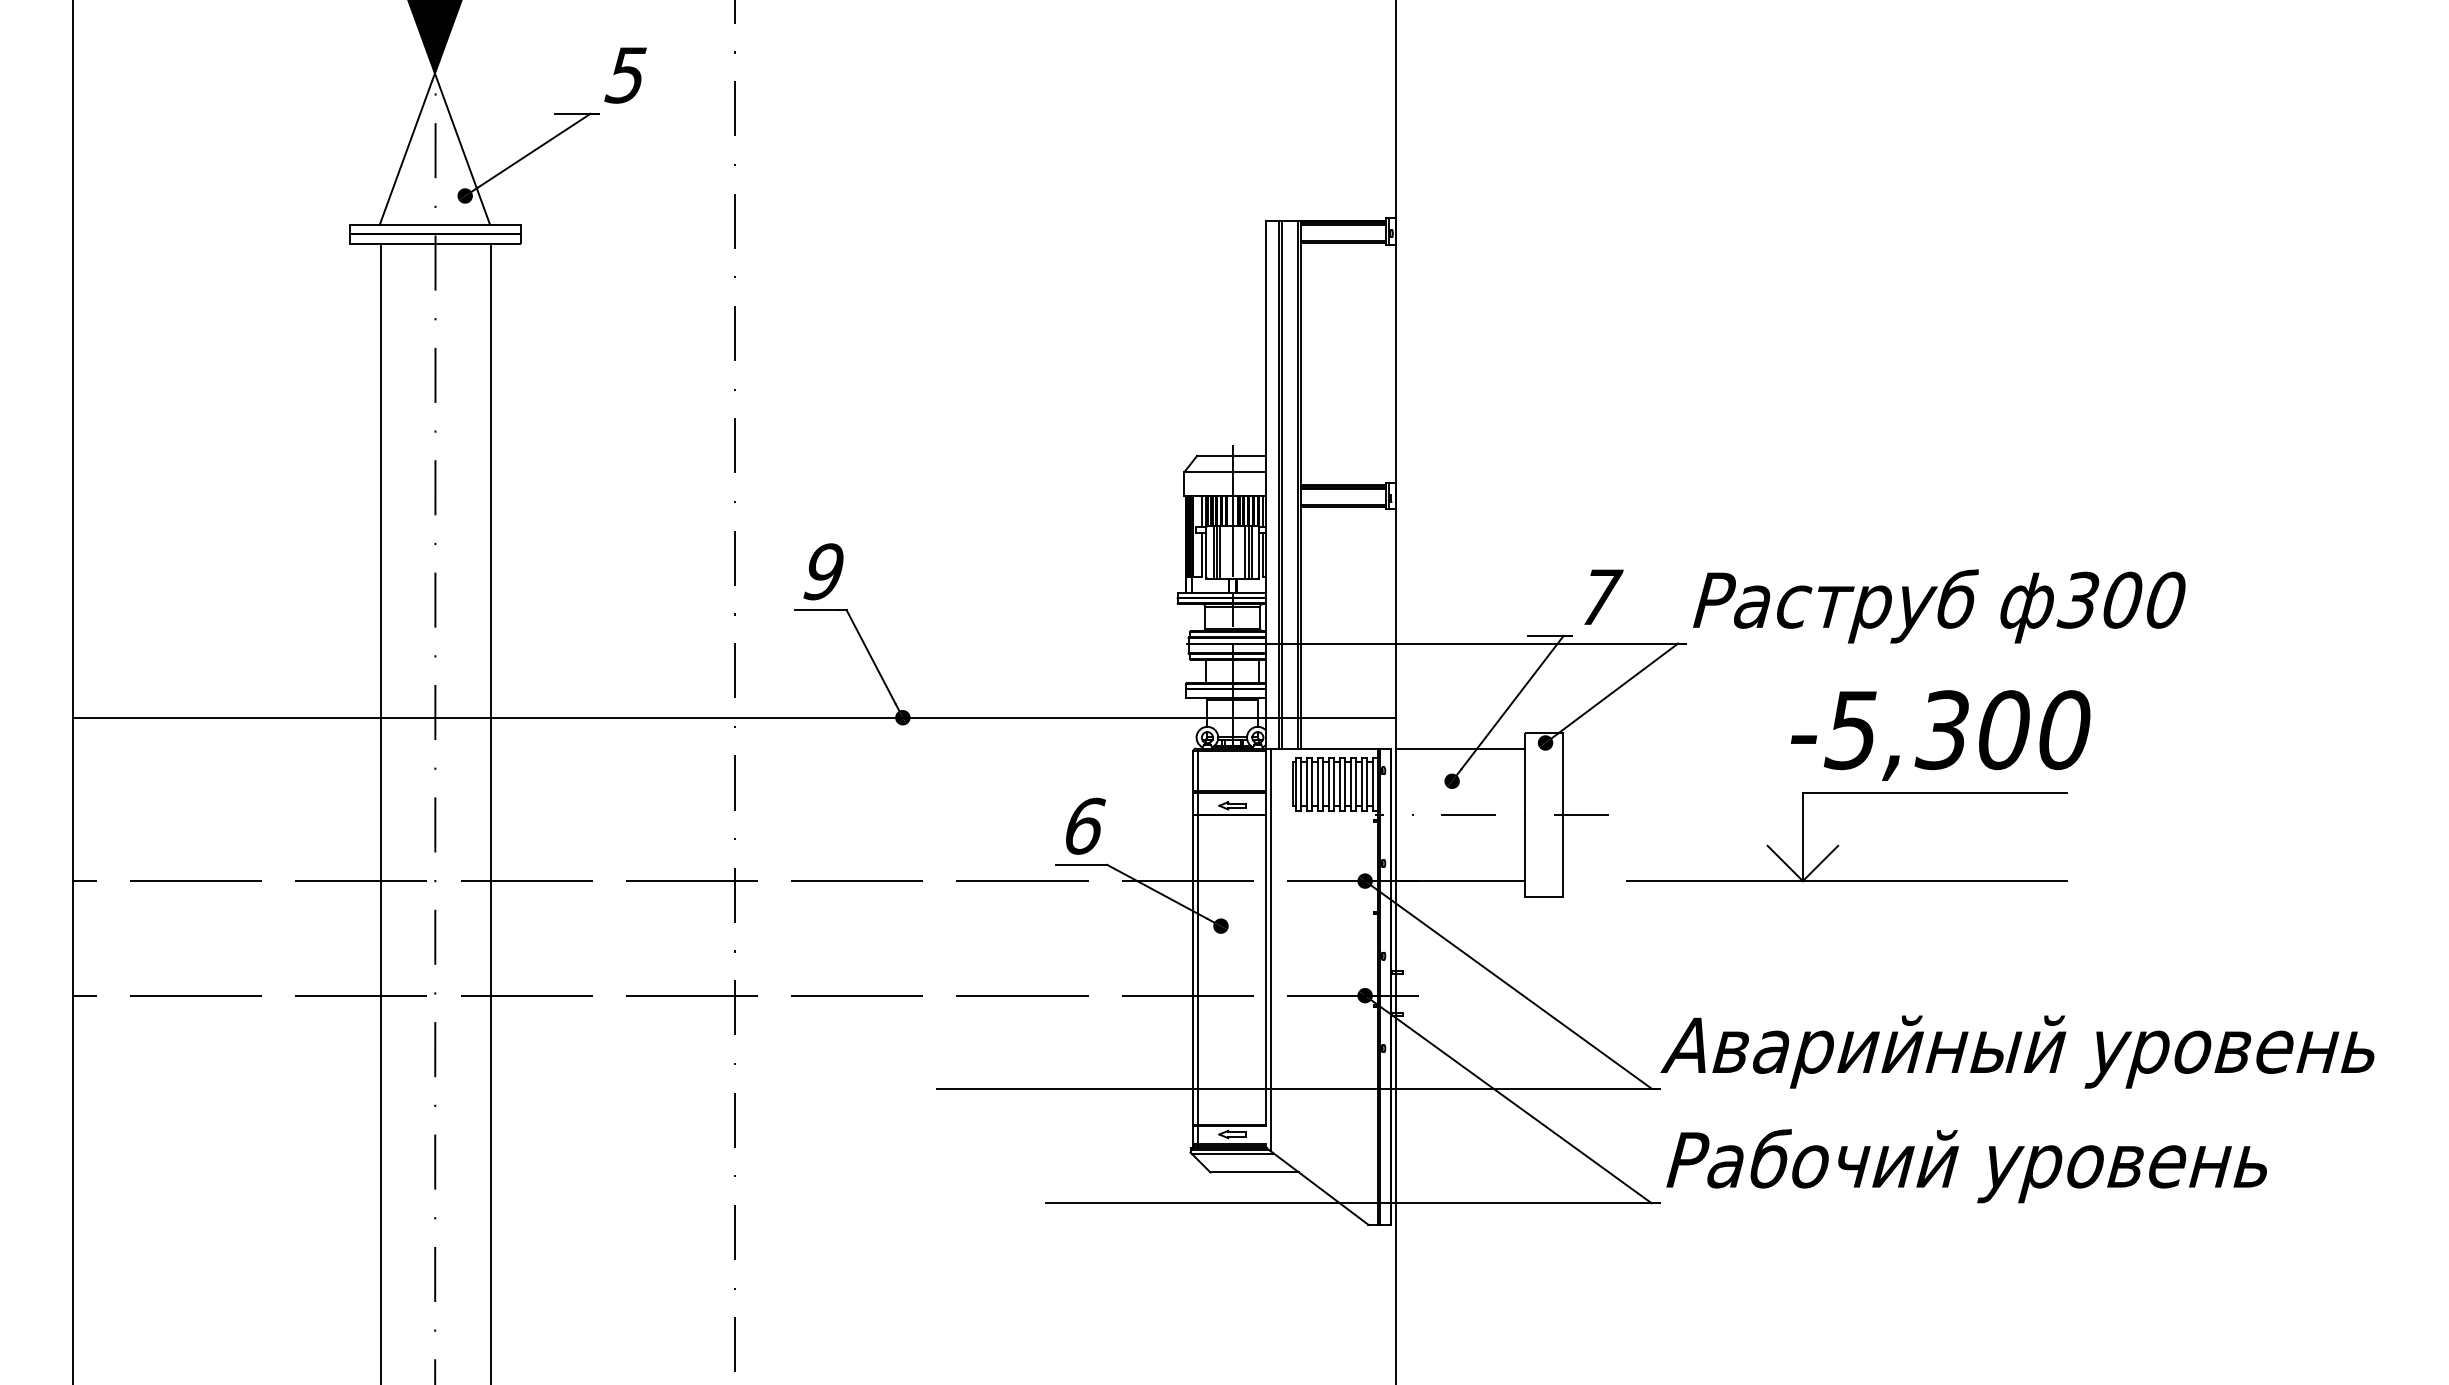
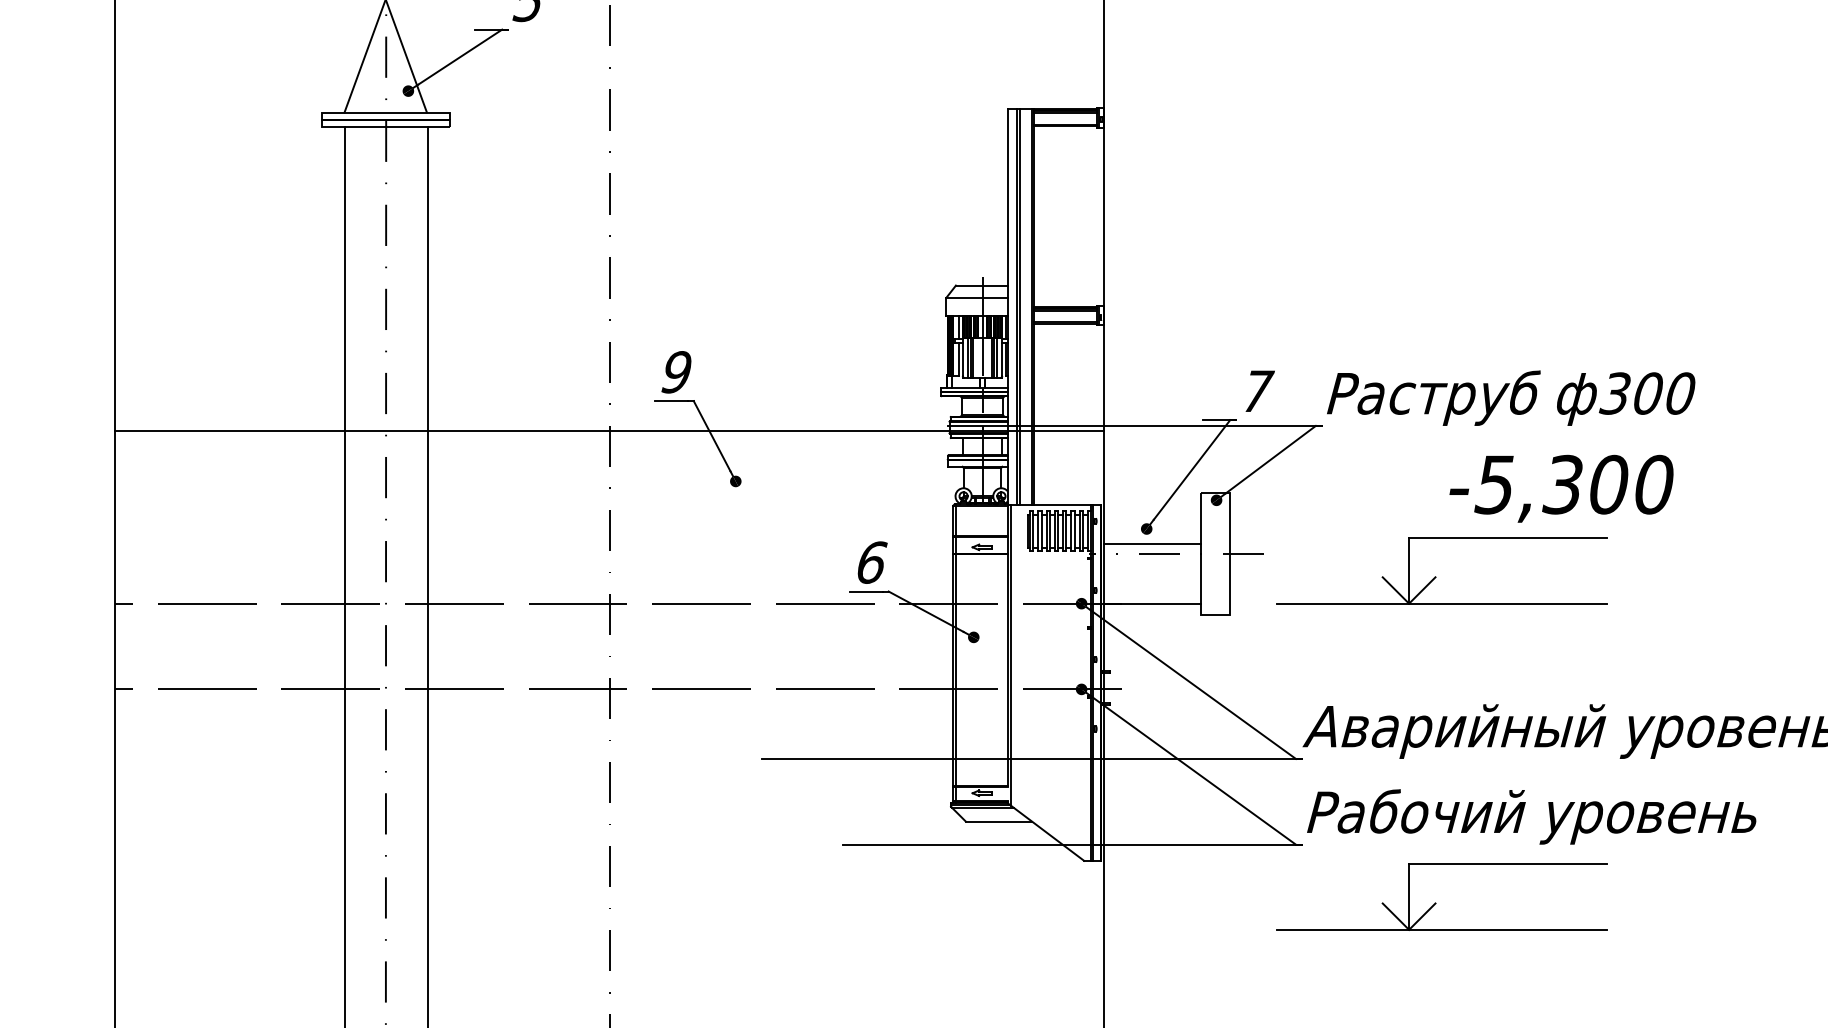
line: (734, 717) -> (609, 431), moved
text: (1940, 735) -> (1561, 488), moved
line: (1459, 748) -> (1152, 543), moved
part: (1838, 1280) -> (1435, 902), added

